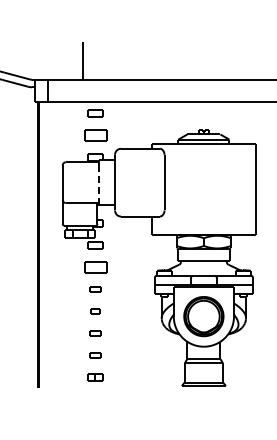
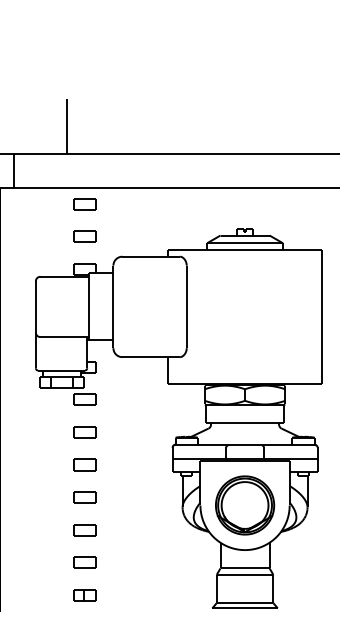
part: (95, 135) -> (84, 237), size x0.71
line: (98, 183) -> (88, 308), dashed -> solid
part: (95, 267) -> (84, 432), size x0.71
part: (95, 289) -> (84, 465), size x1.43
part: (95, 311) -> (84, 497), size x1.67
part: (95, 333) -> (84, 530), size x1.43
part: (95, 355) -> (84, 563), size x1.43

